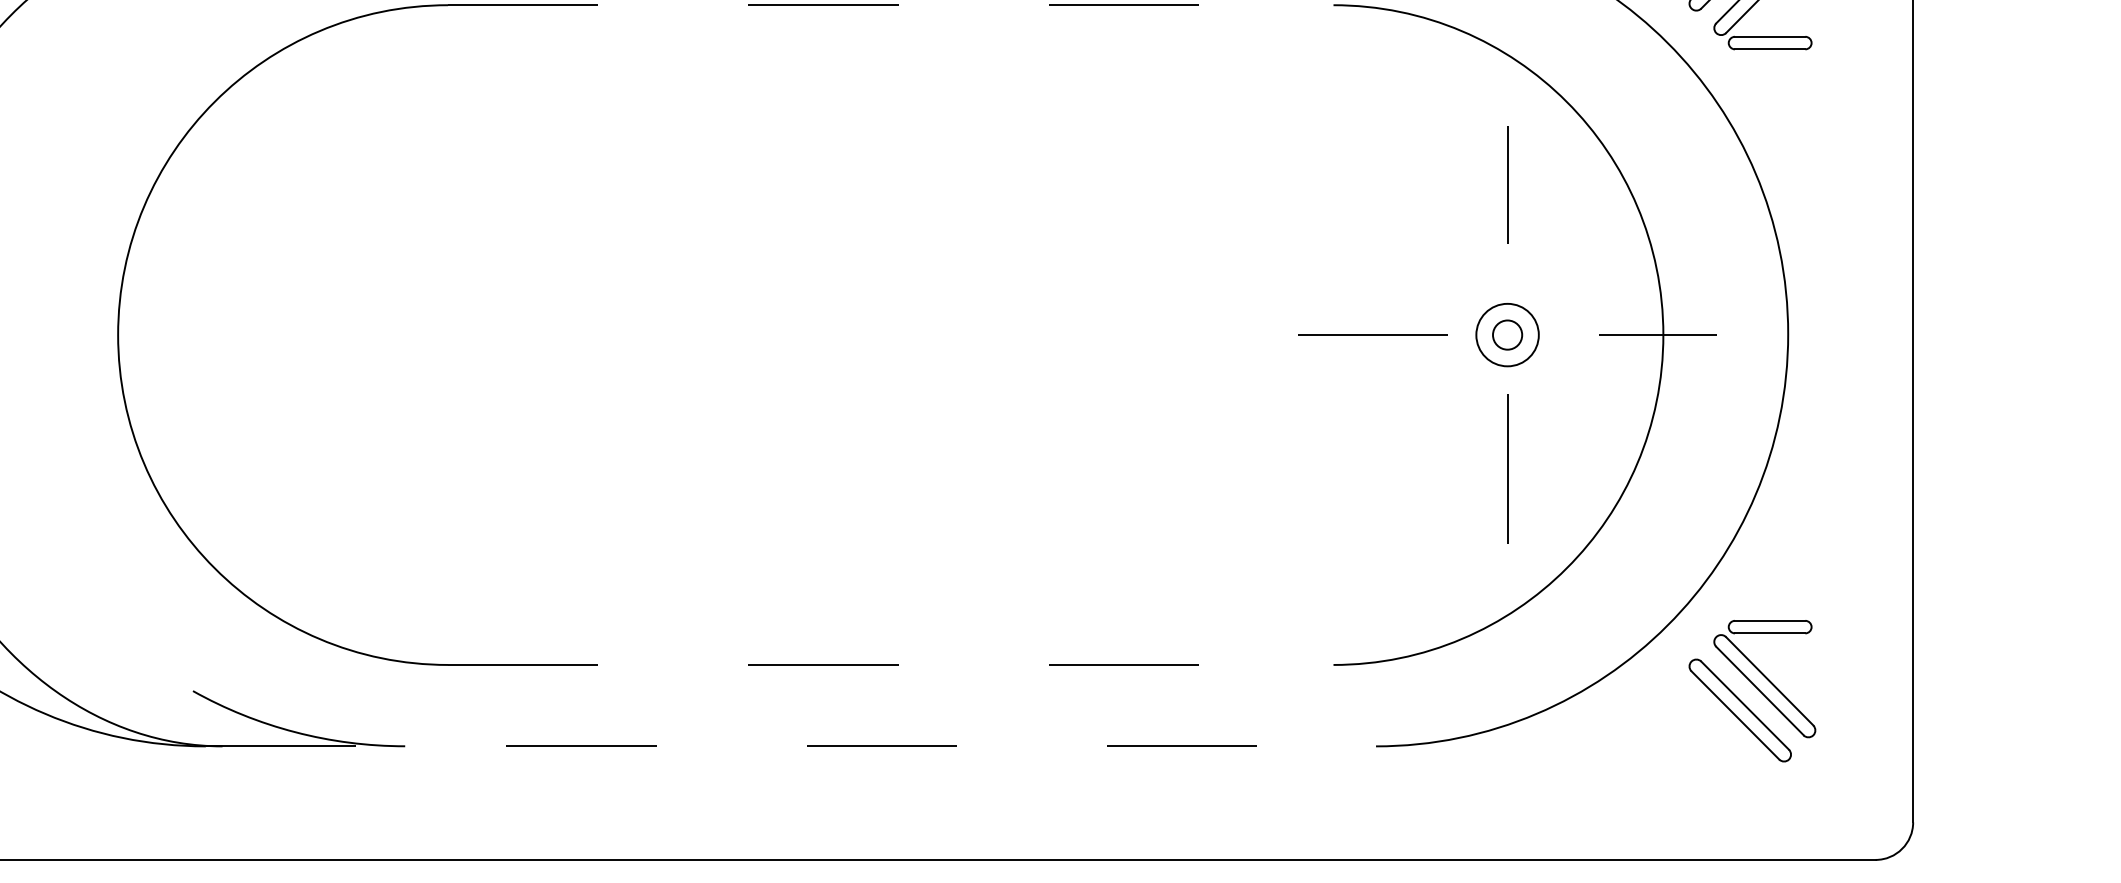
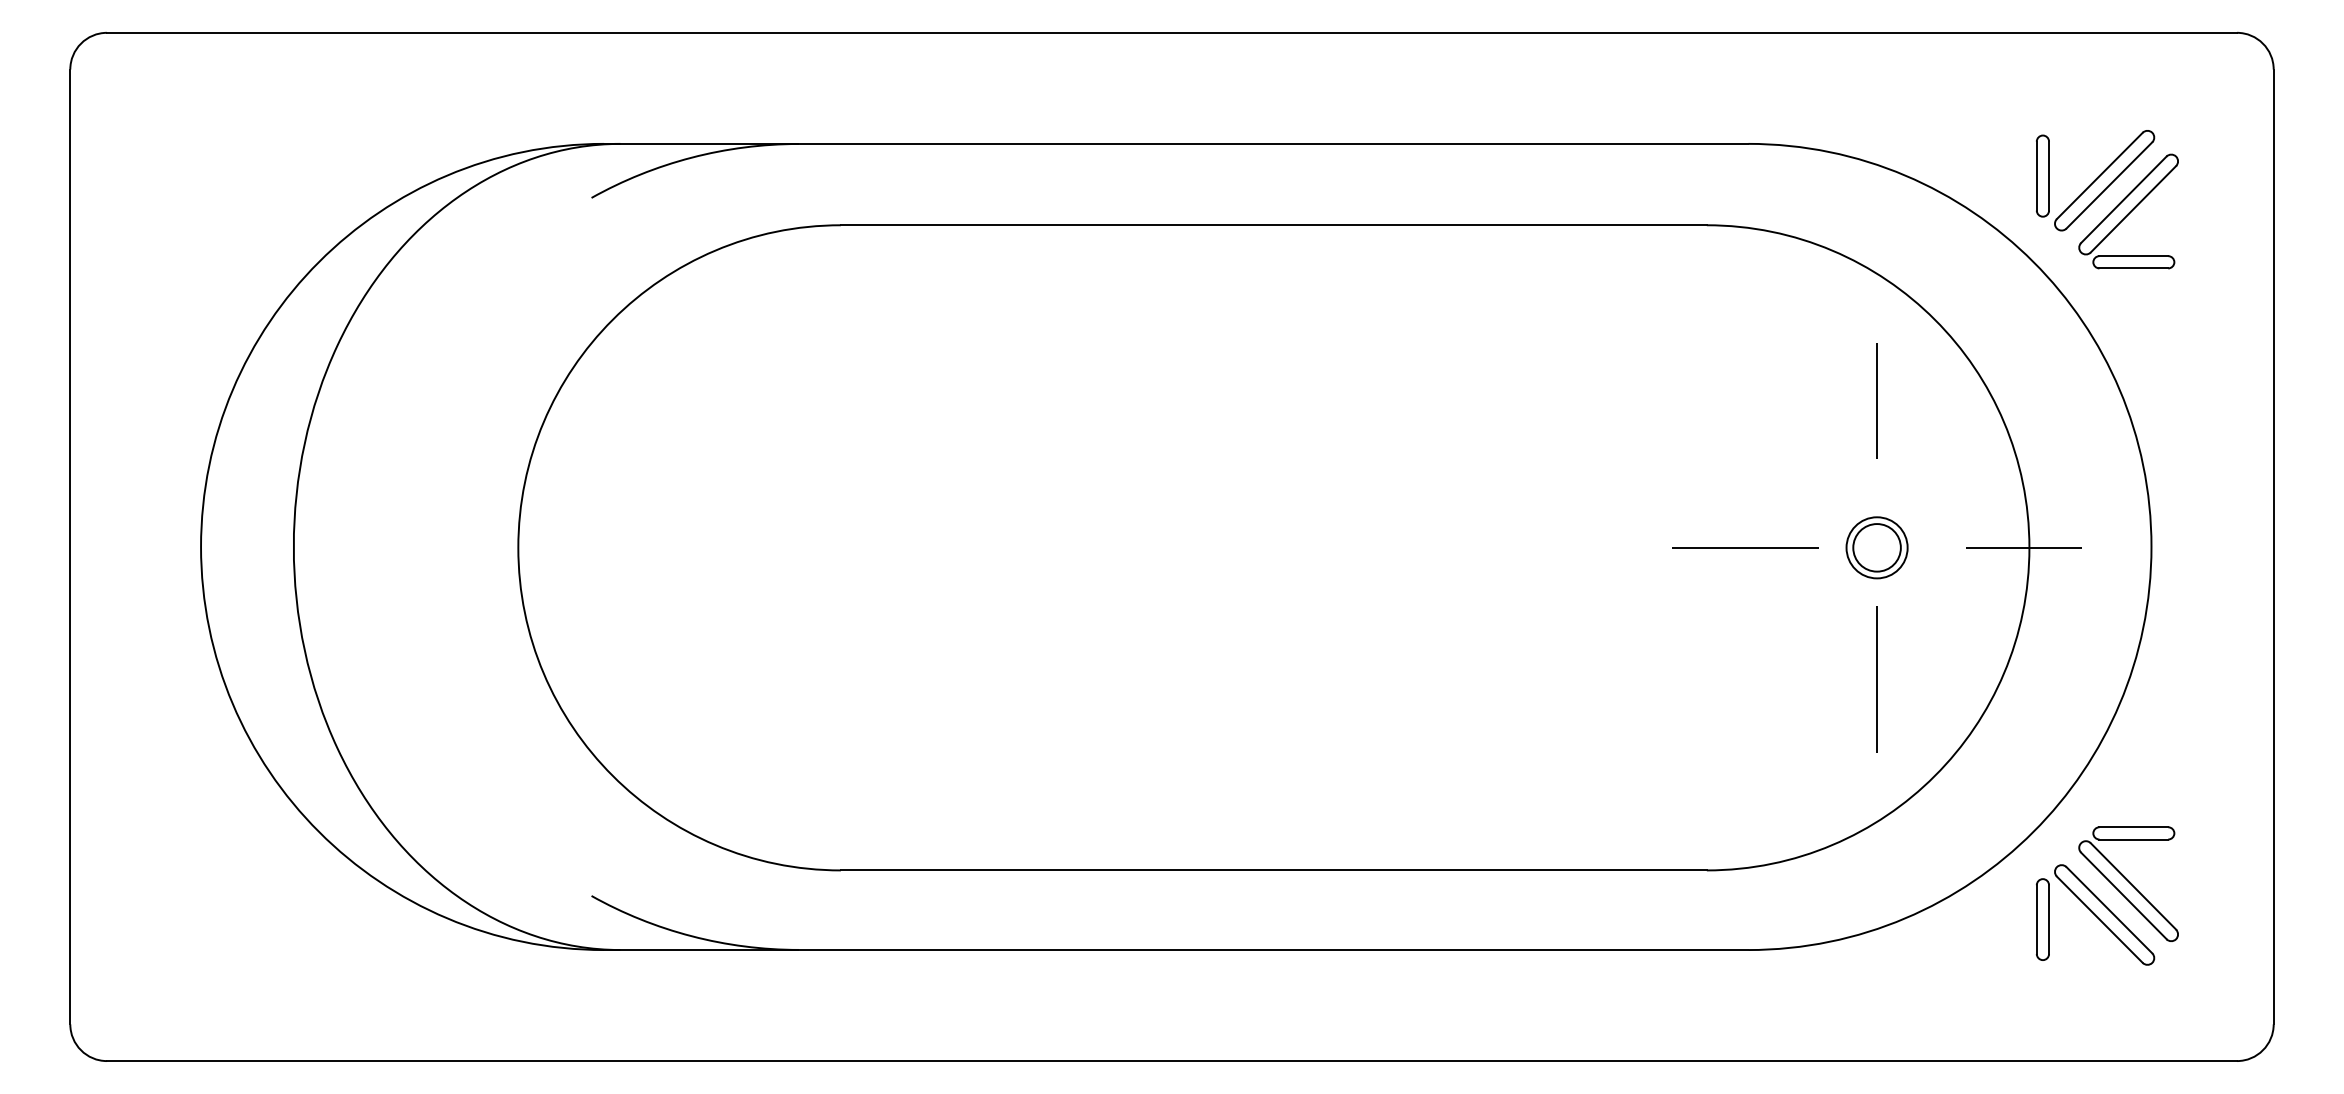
line: (890, 5) -> (1273, 225), dashed -> solid
circle: (1506, 334) -> (1876, 547), size x1.67
line: (890, 665) -> (1273, 870), dashed -> solid
part: (1676, 715) -> (2042, 919), added
line: (791, 746) -> (1176, 950), dashed -> solid

